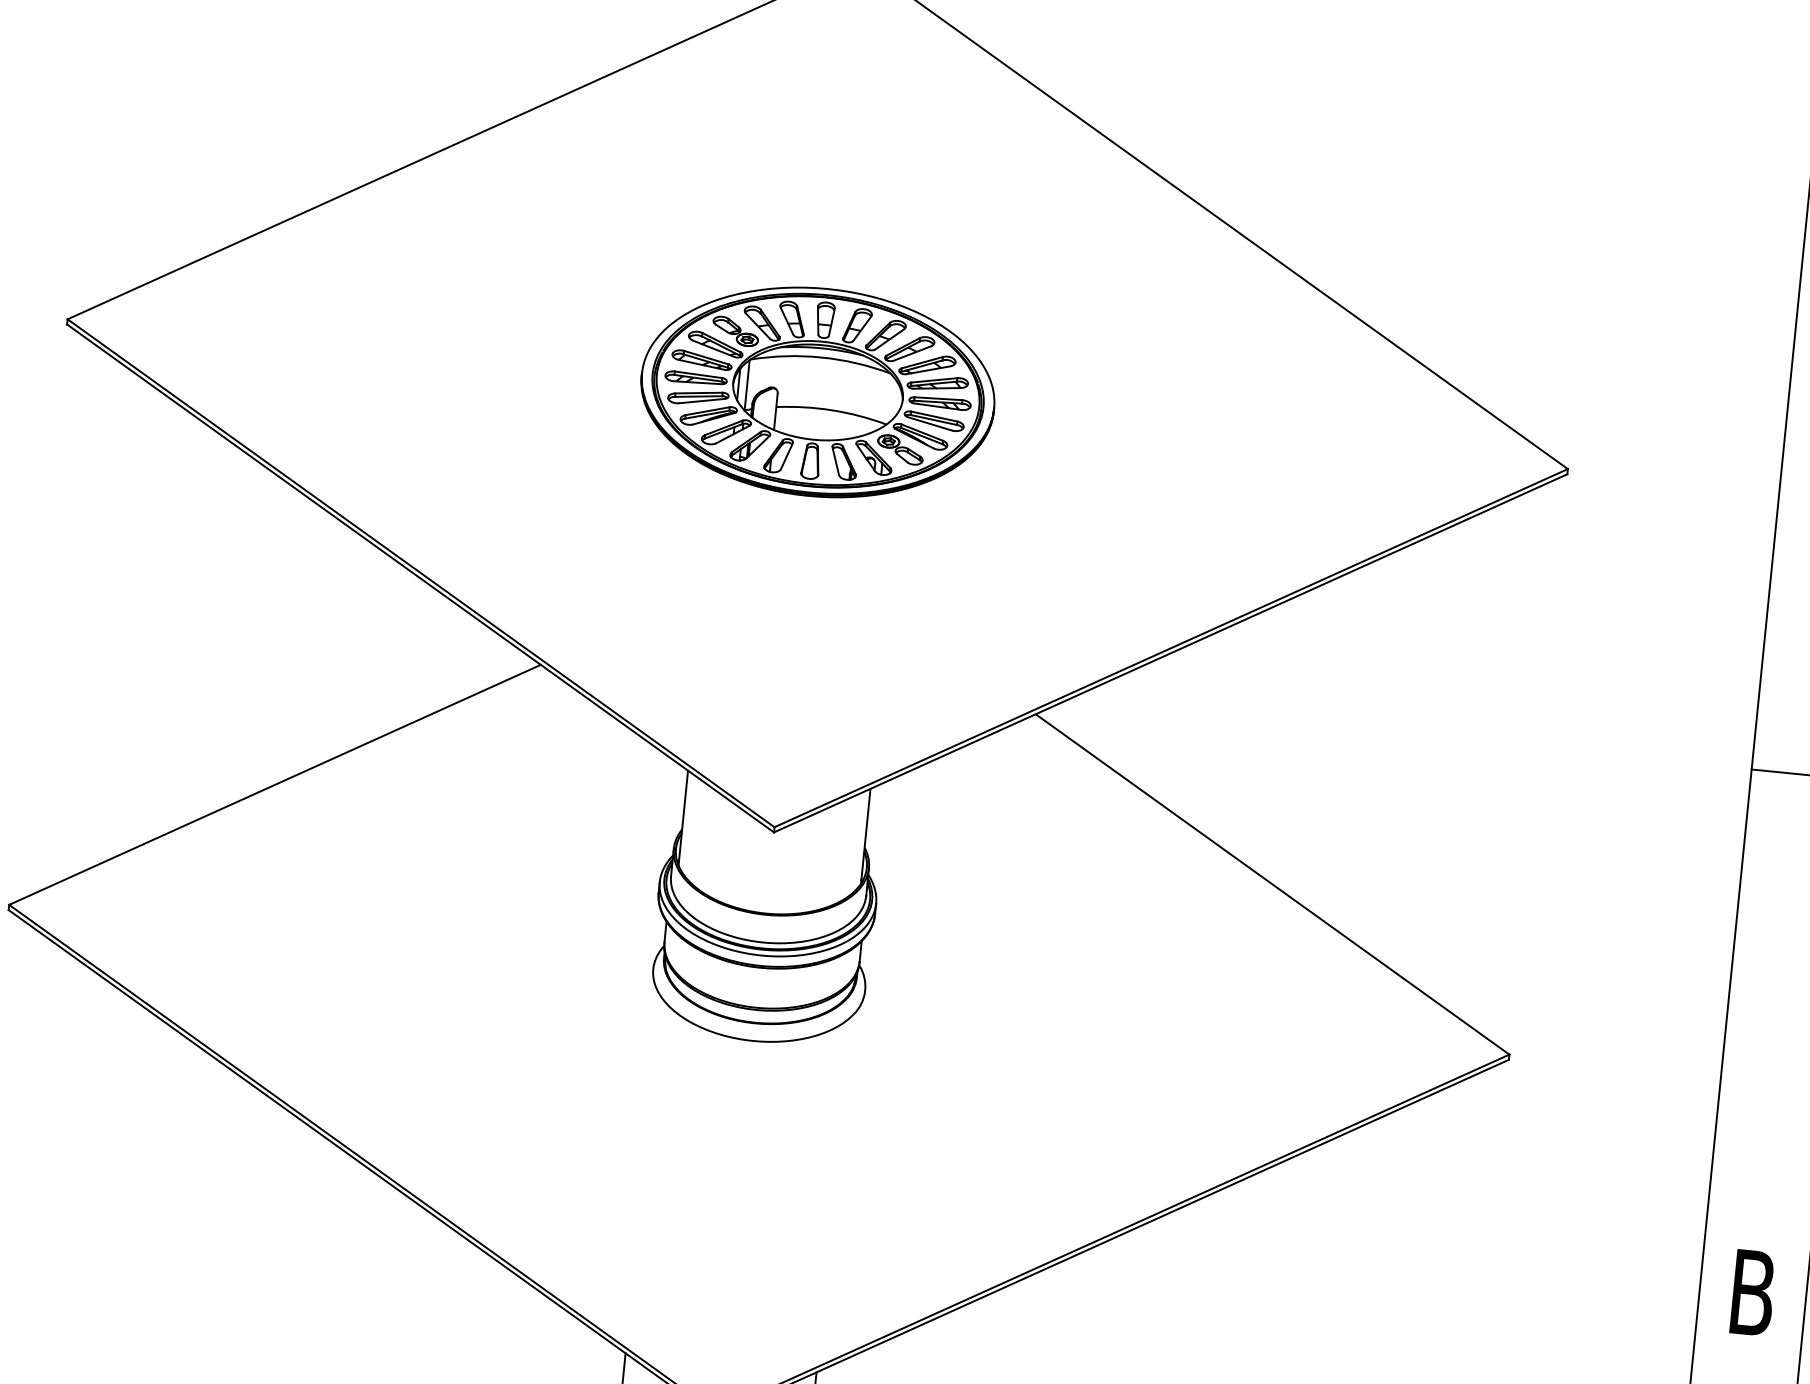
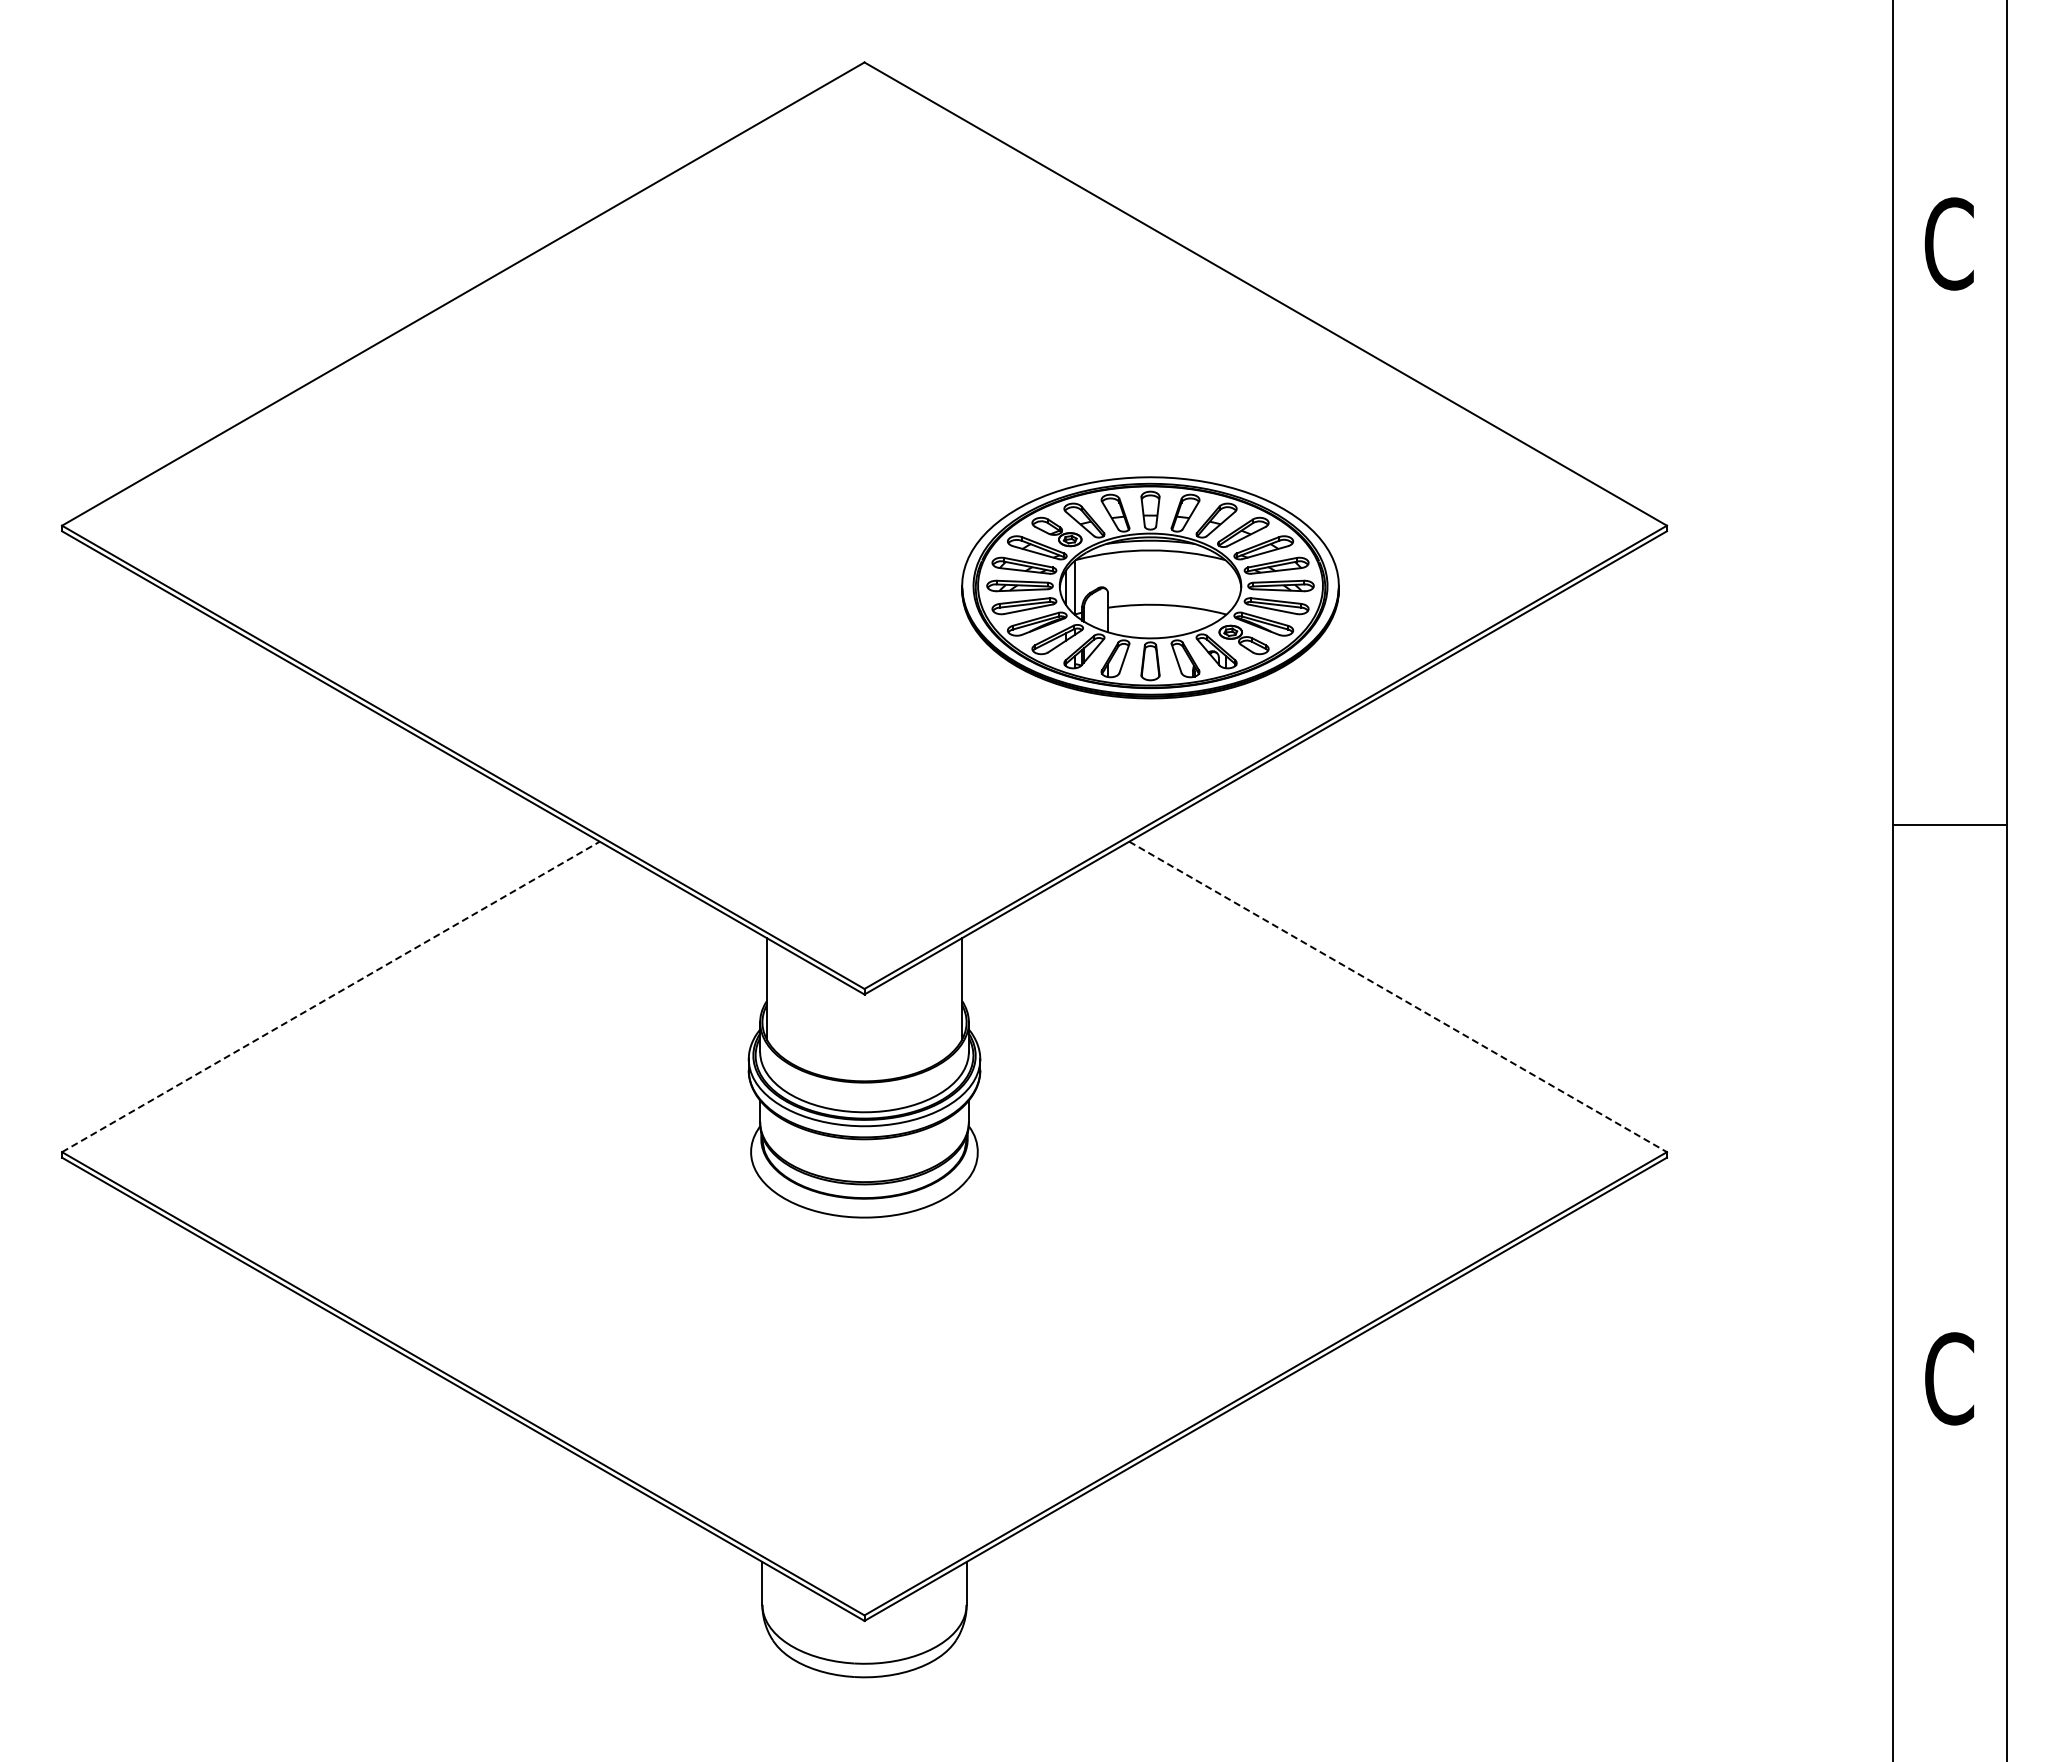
part: (817, 392) -> (1150, 587), moved
line: (275, 784) -> (331, 996), solid -> dashed
line: (1272, 885) -> (1398, 997), solid -> dashed
text: (1752, 1292) -> (1949, 1378), B -> C

